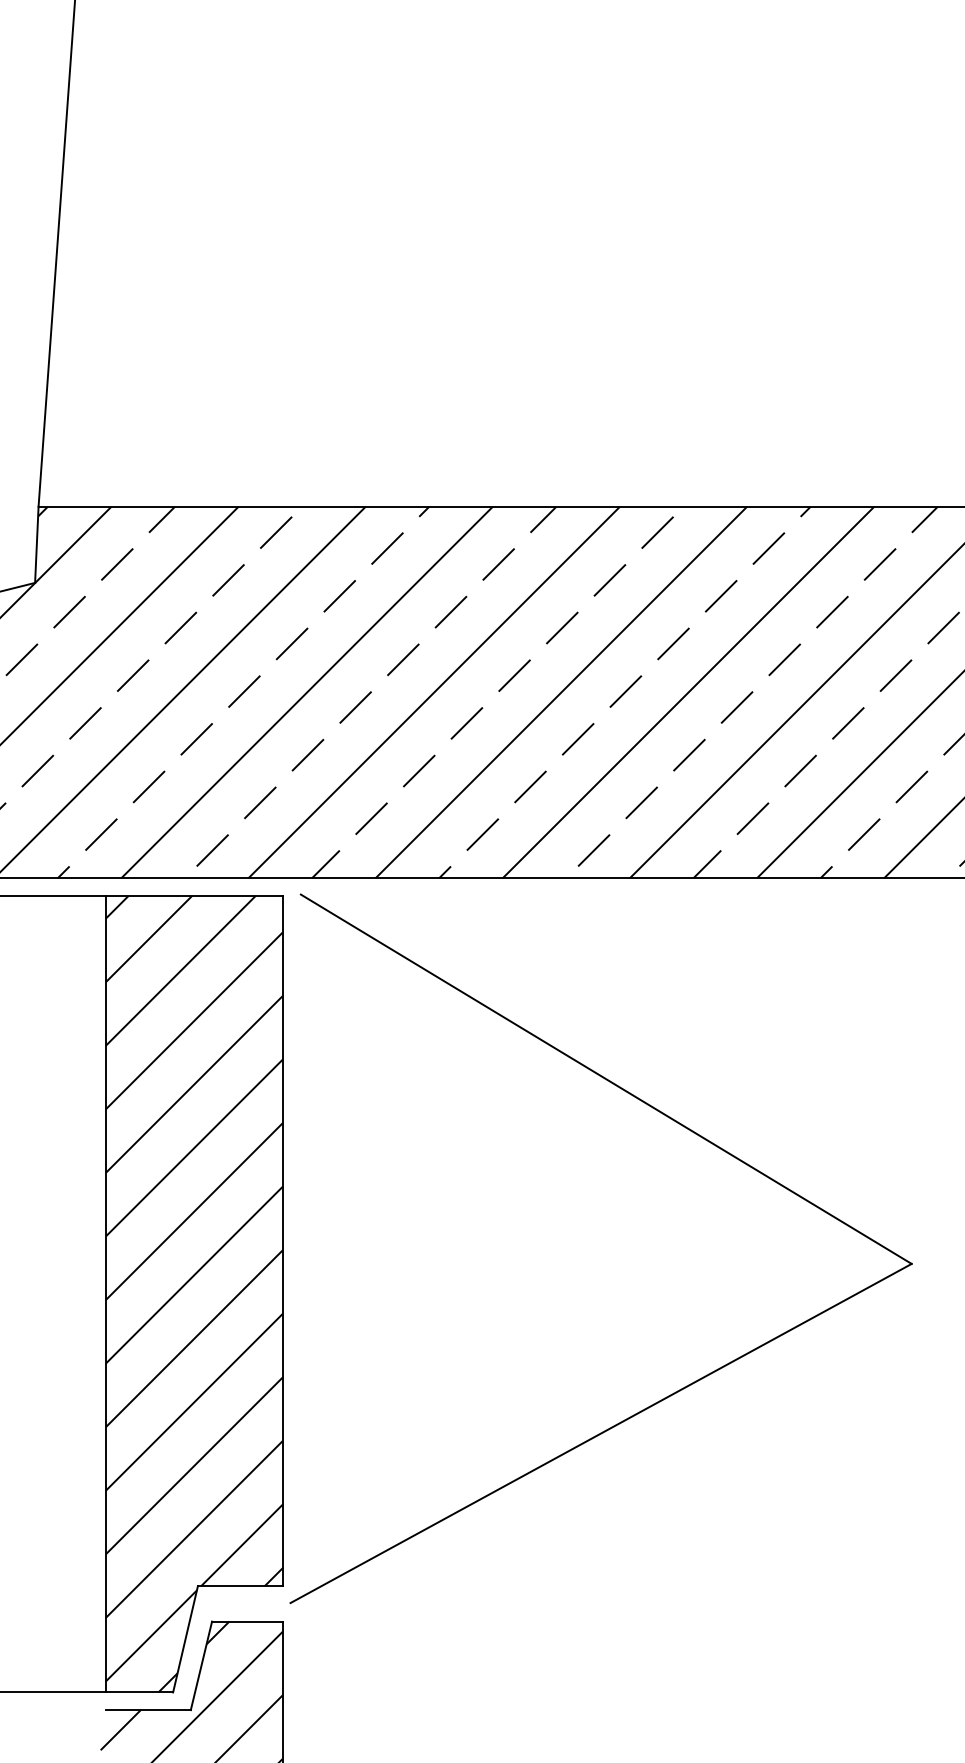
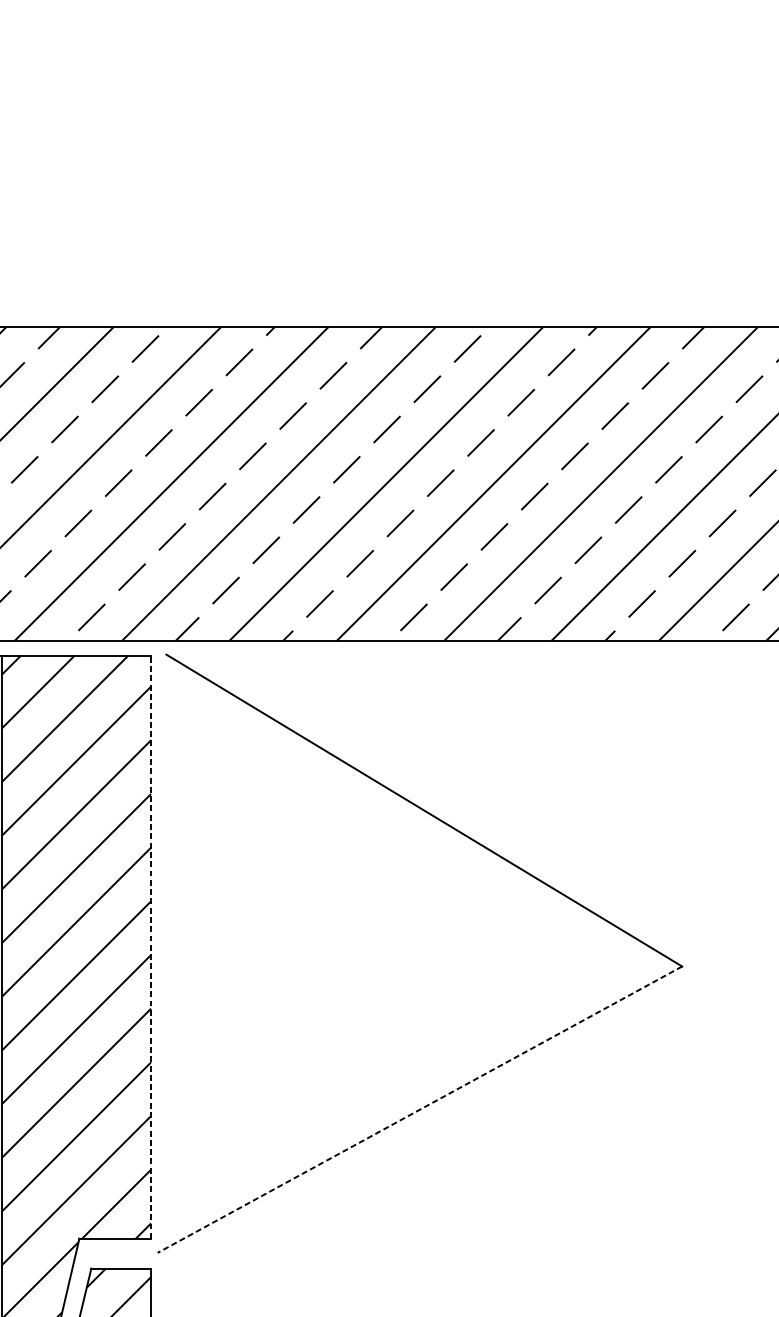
line: (282, 1240) -> (150, 946), solid -> dashed
line: (601, 1433) -> (420, 1109), solid -> dashed

